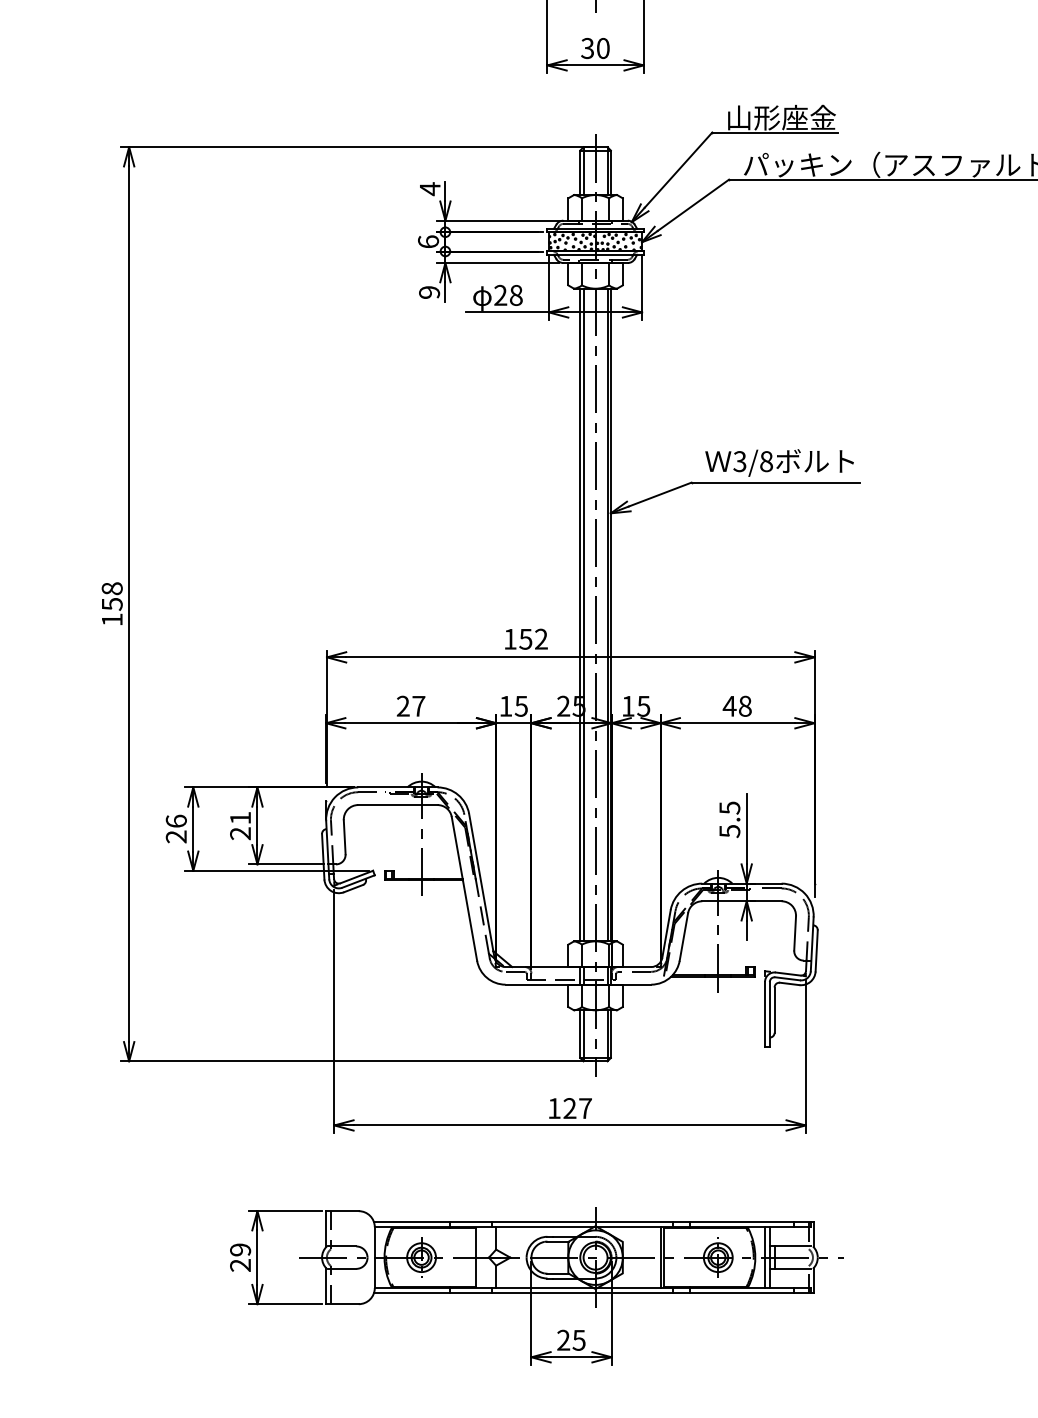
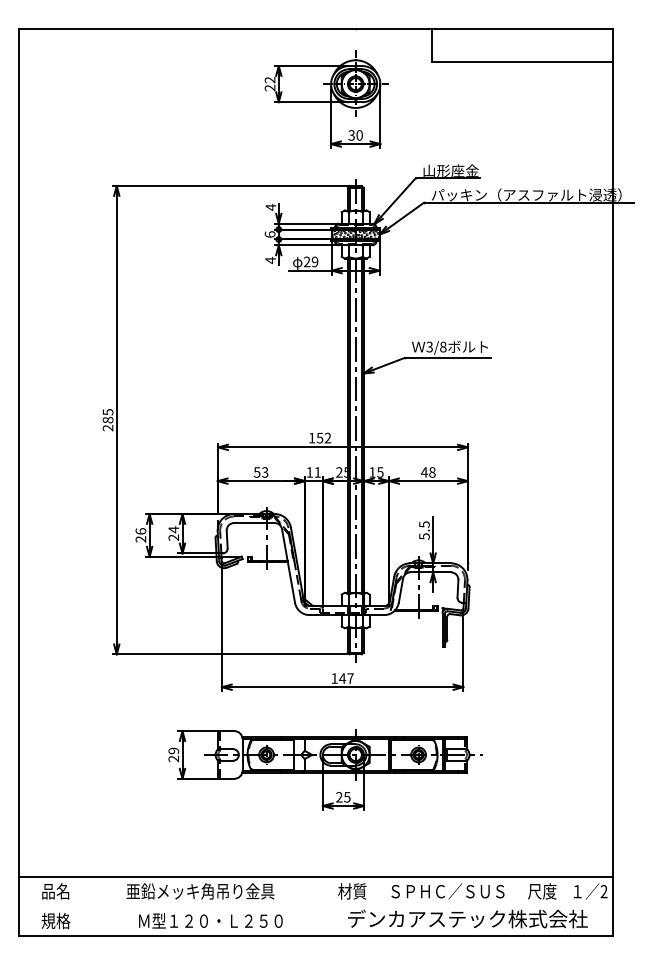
text: (429, 292) -> (270, 260), 9 -> 4
text: (515, 294) -> (314, 261), 28 -> 29
text: (111, 604) -> (107, 420), 158 -> 285
text: (409, 706) -> (260, 472), 27 -> 53
text: (520, 706) -> (317, 472), 15 -> 11
text: (239, 817) -> (173, 529), 21 -> 24
text: (569, 1108) -> (342, 678), 127 -> 147

